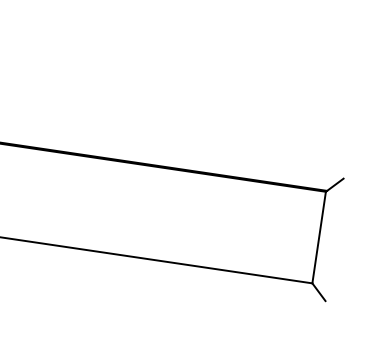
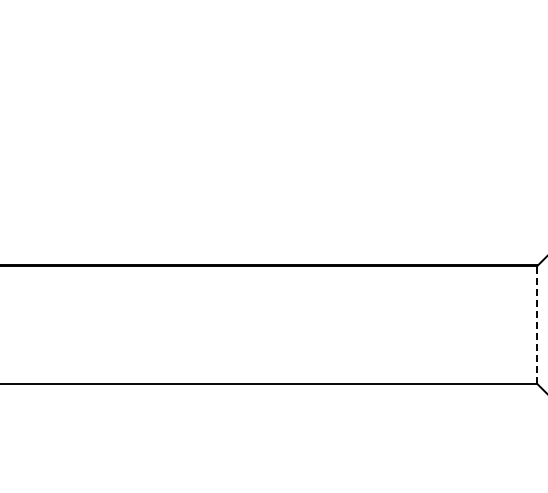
line: (318, 237) -> (536, 325), solid -> dashed

